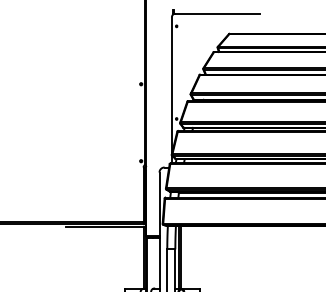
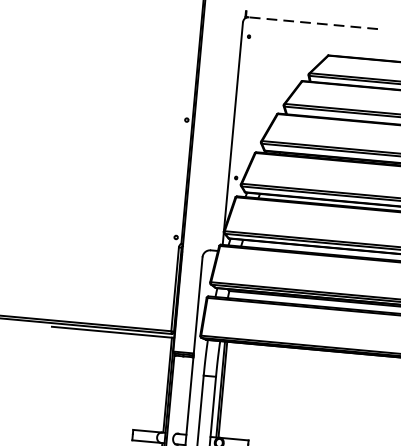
line: (217, 13) -> (313, 22), solid -> dashed

